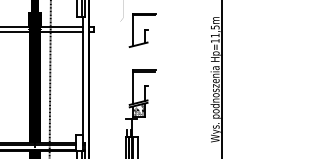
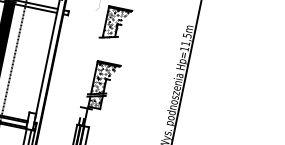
hatch: (142, 30) -> (115, 24), added
hatch: (141, 87) -> (102, 79), added

